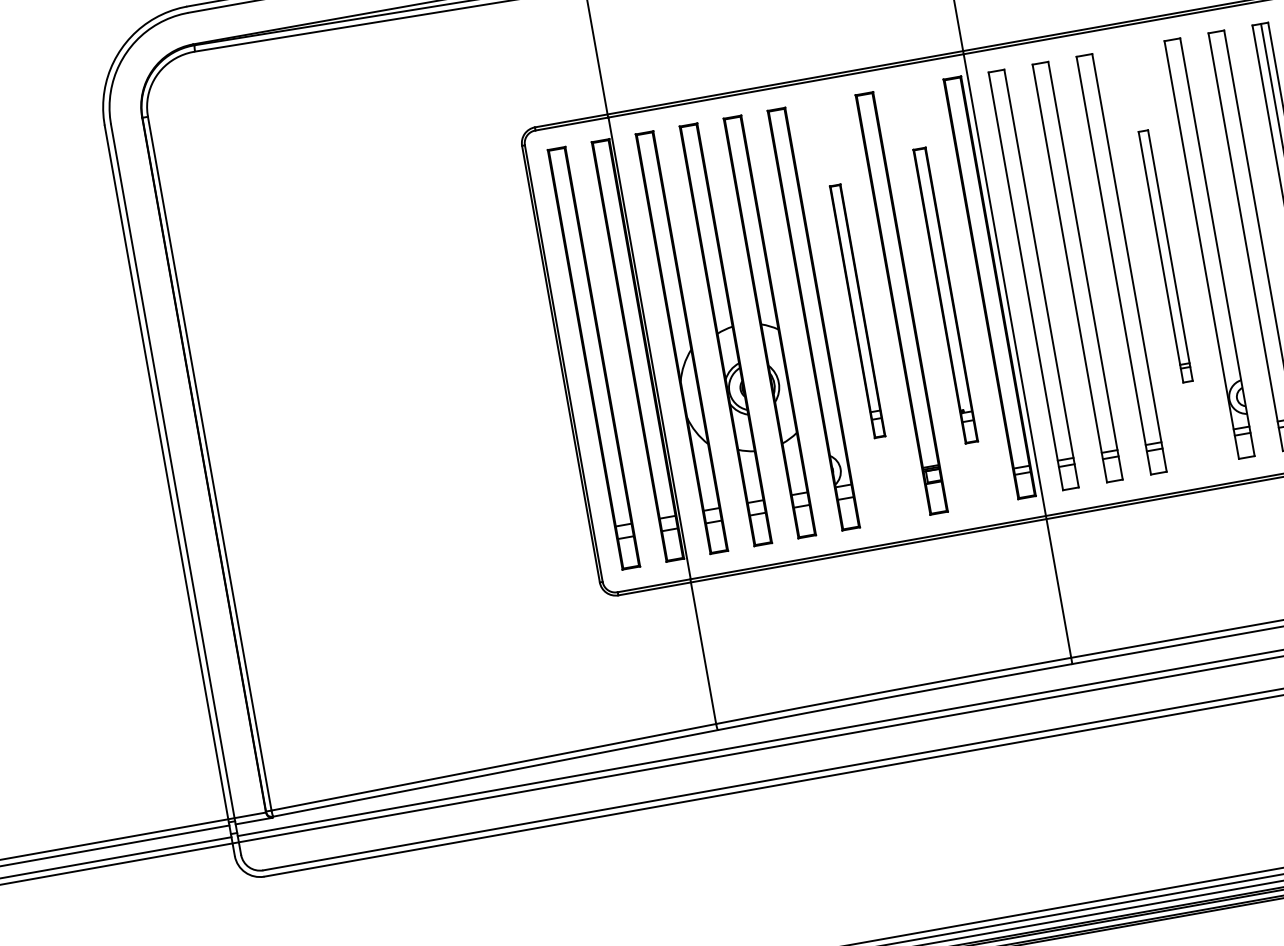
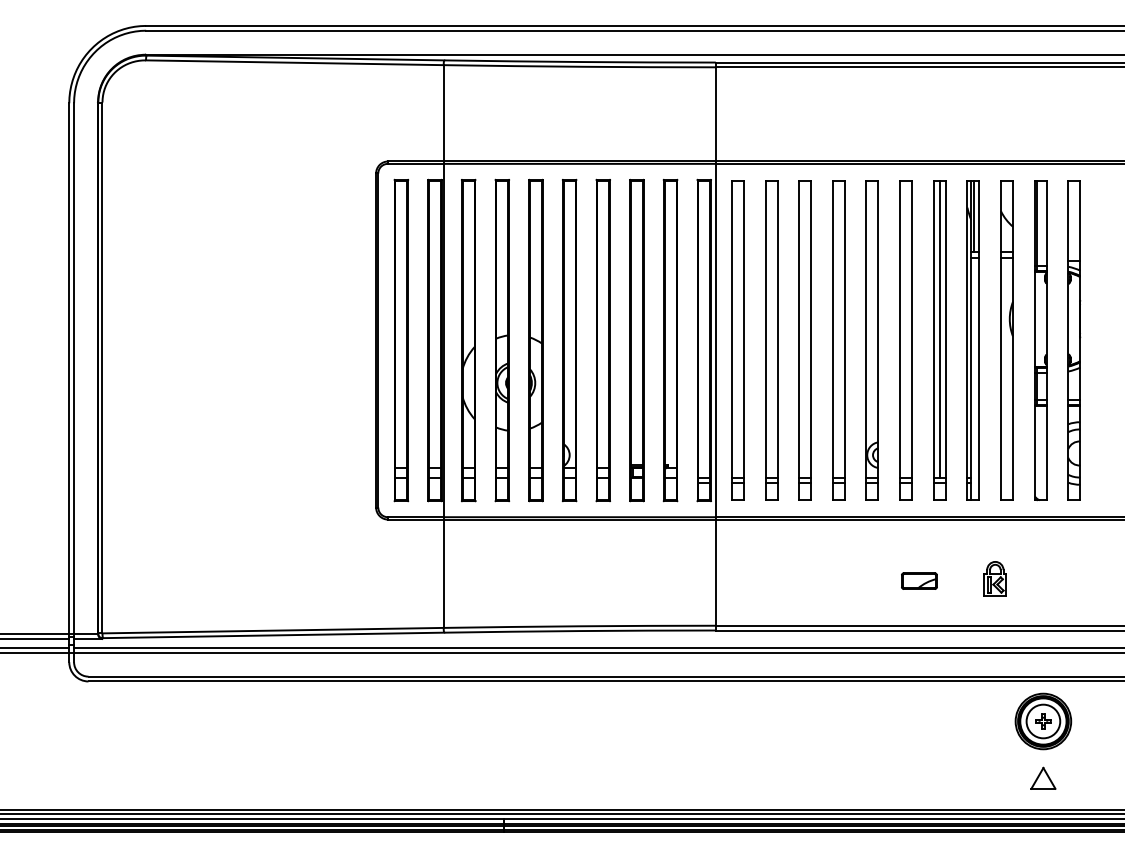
part: (1165, 256) -> (838, 340), size x1.67
part: (945, 295) -> (670, 340), size x1.43
part: (856, 311) -> (602, 340), size x1.67

